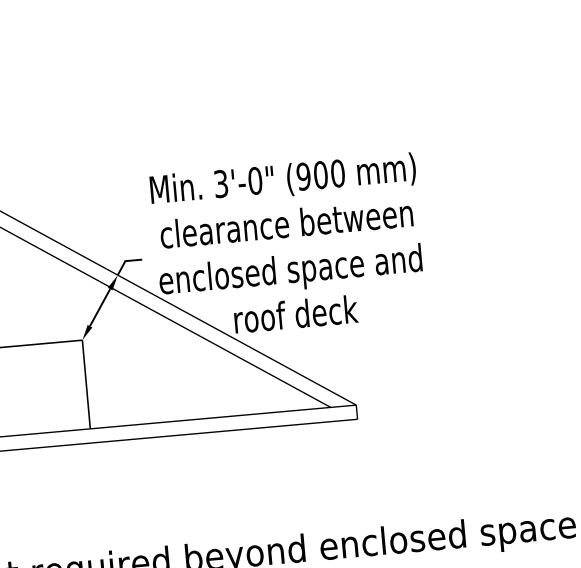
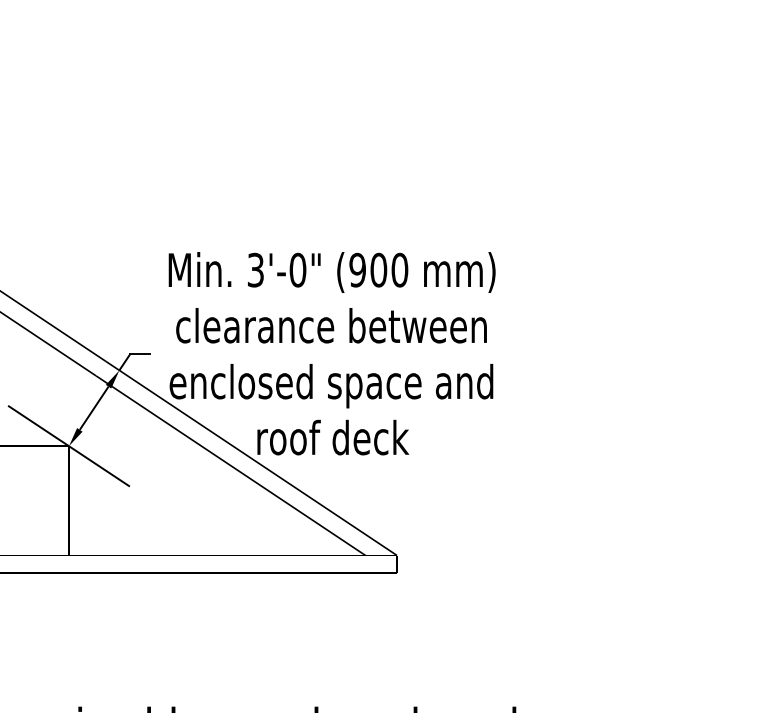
line: (82, 340) -> (68, 446), added

